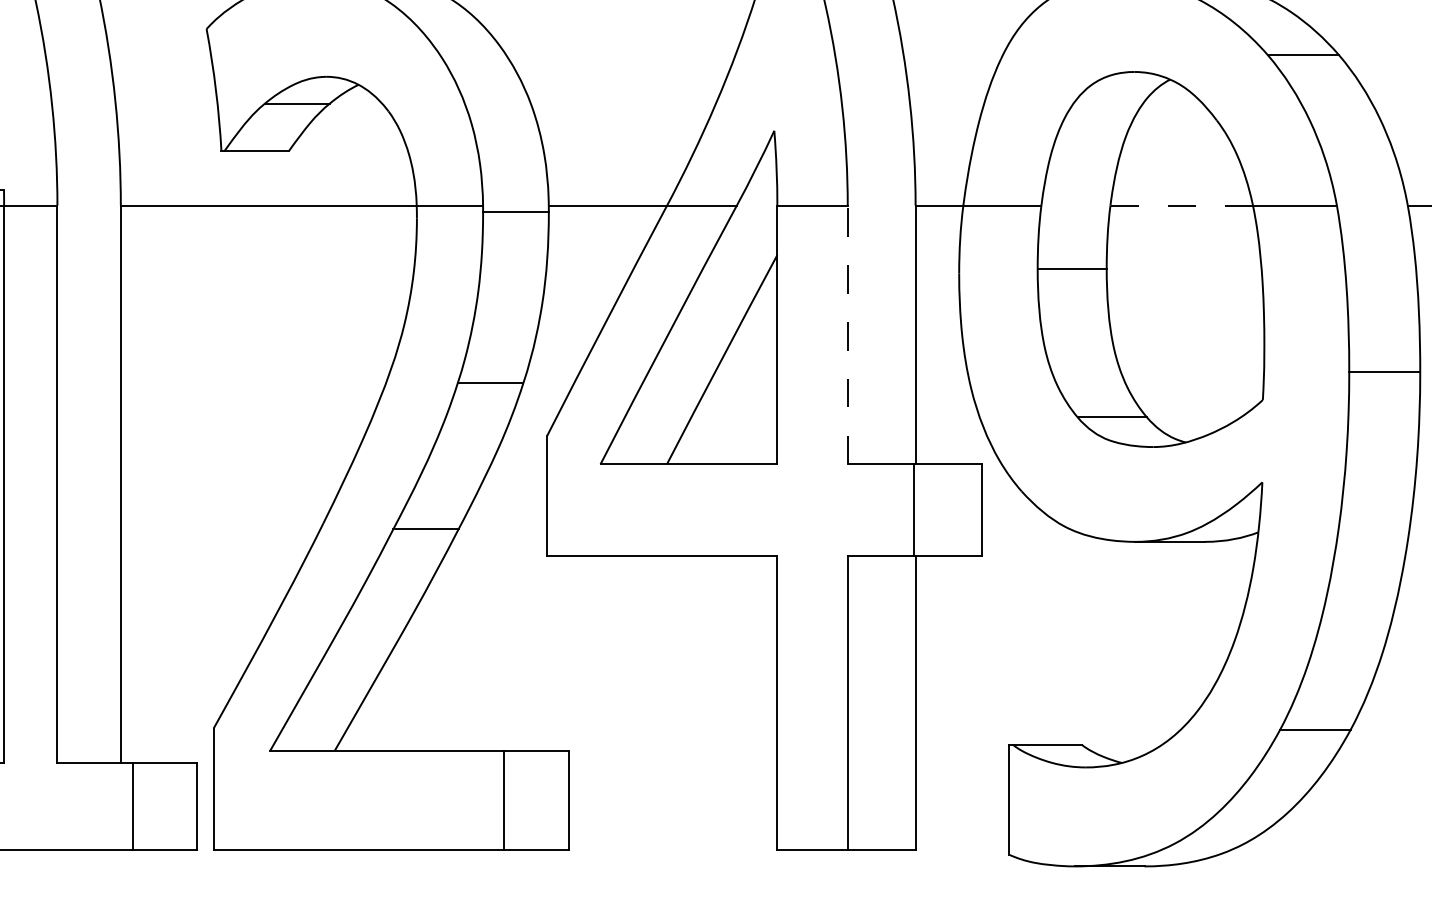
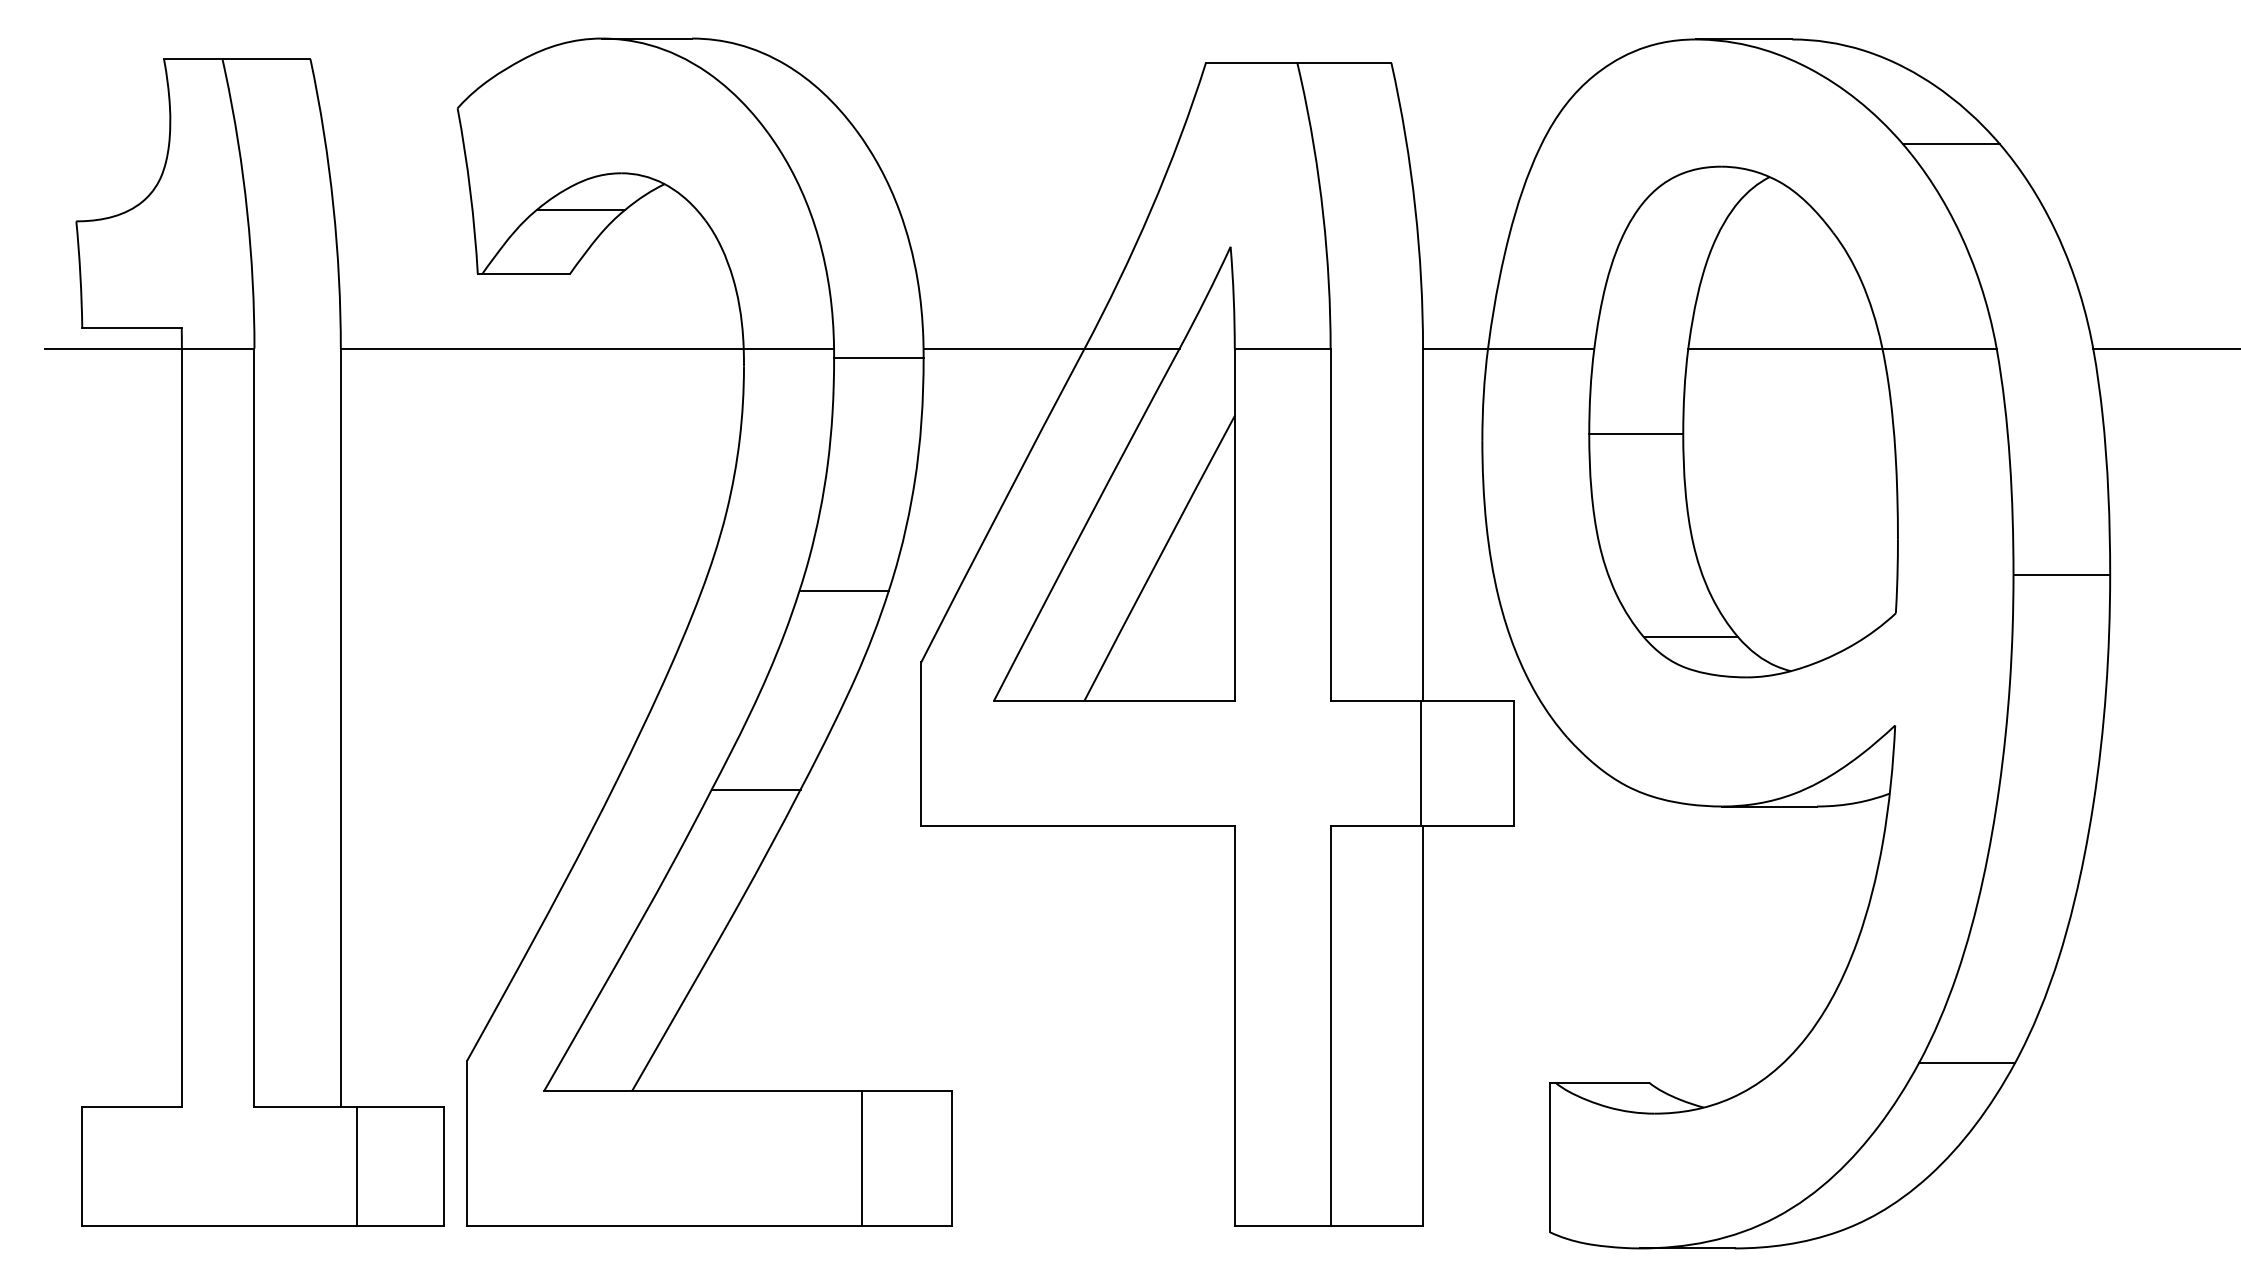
line: (1181, 205) -> (1784, 348), dashed -> solid
line: (847, 334) -> (1330, 524), dashed -> solid

